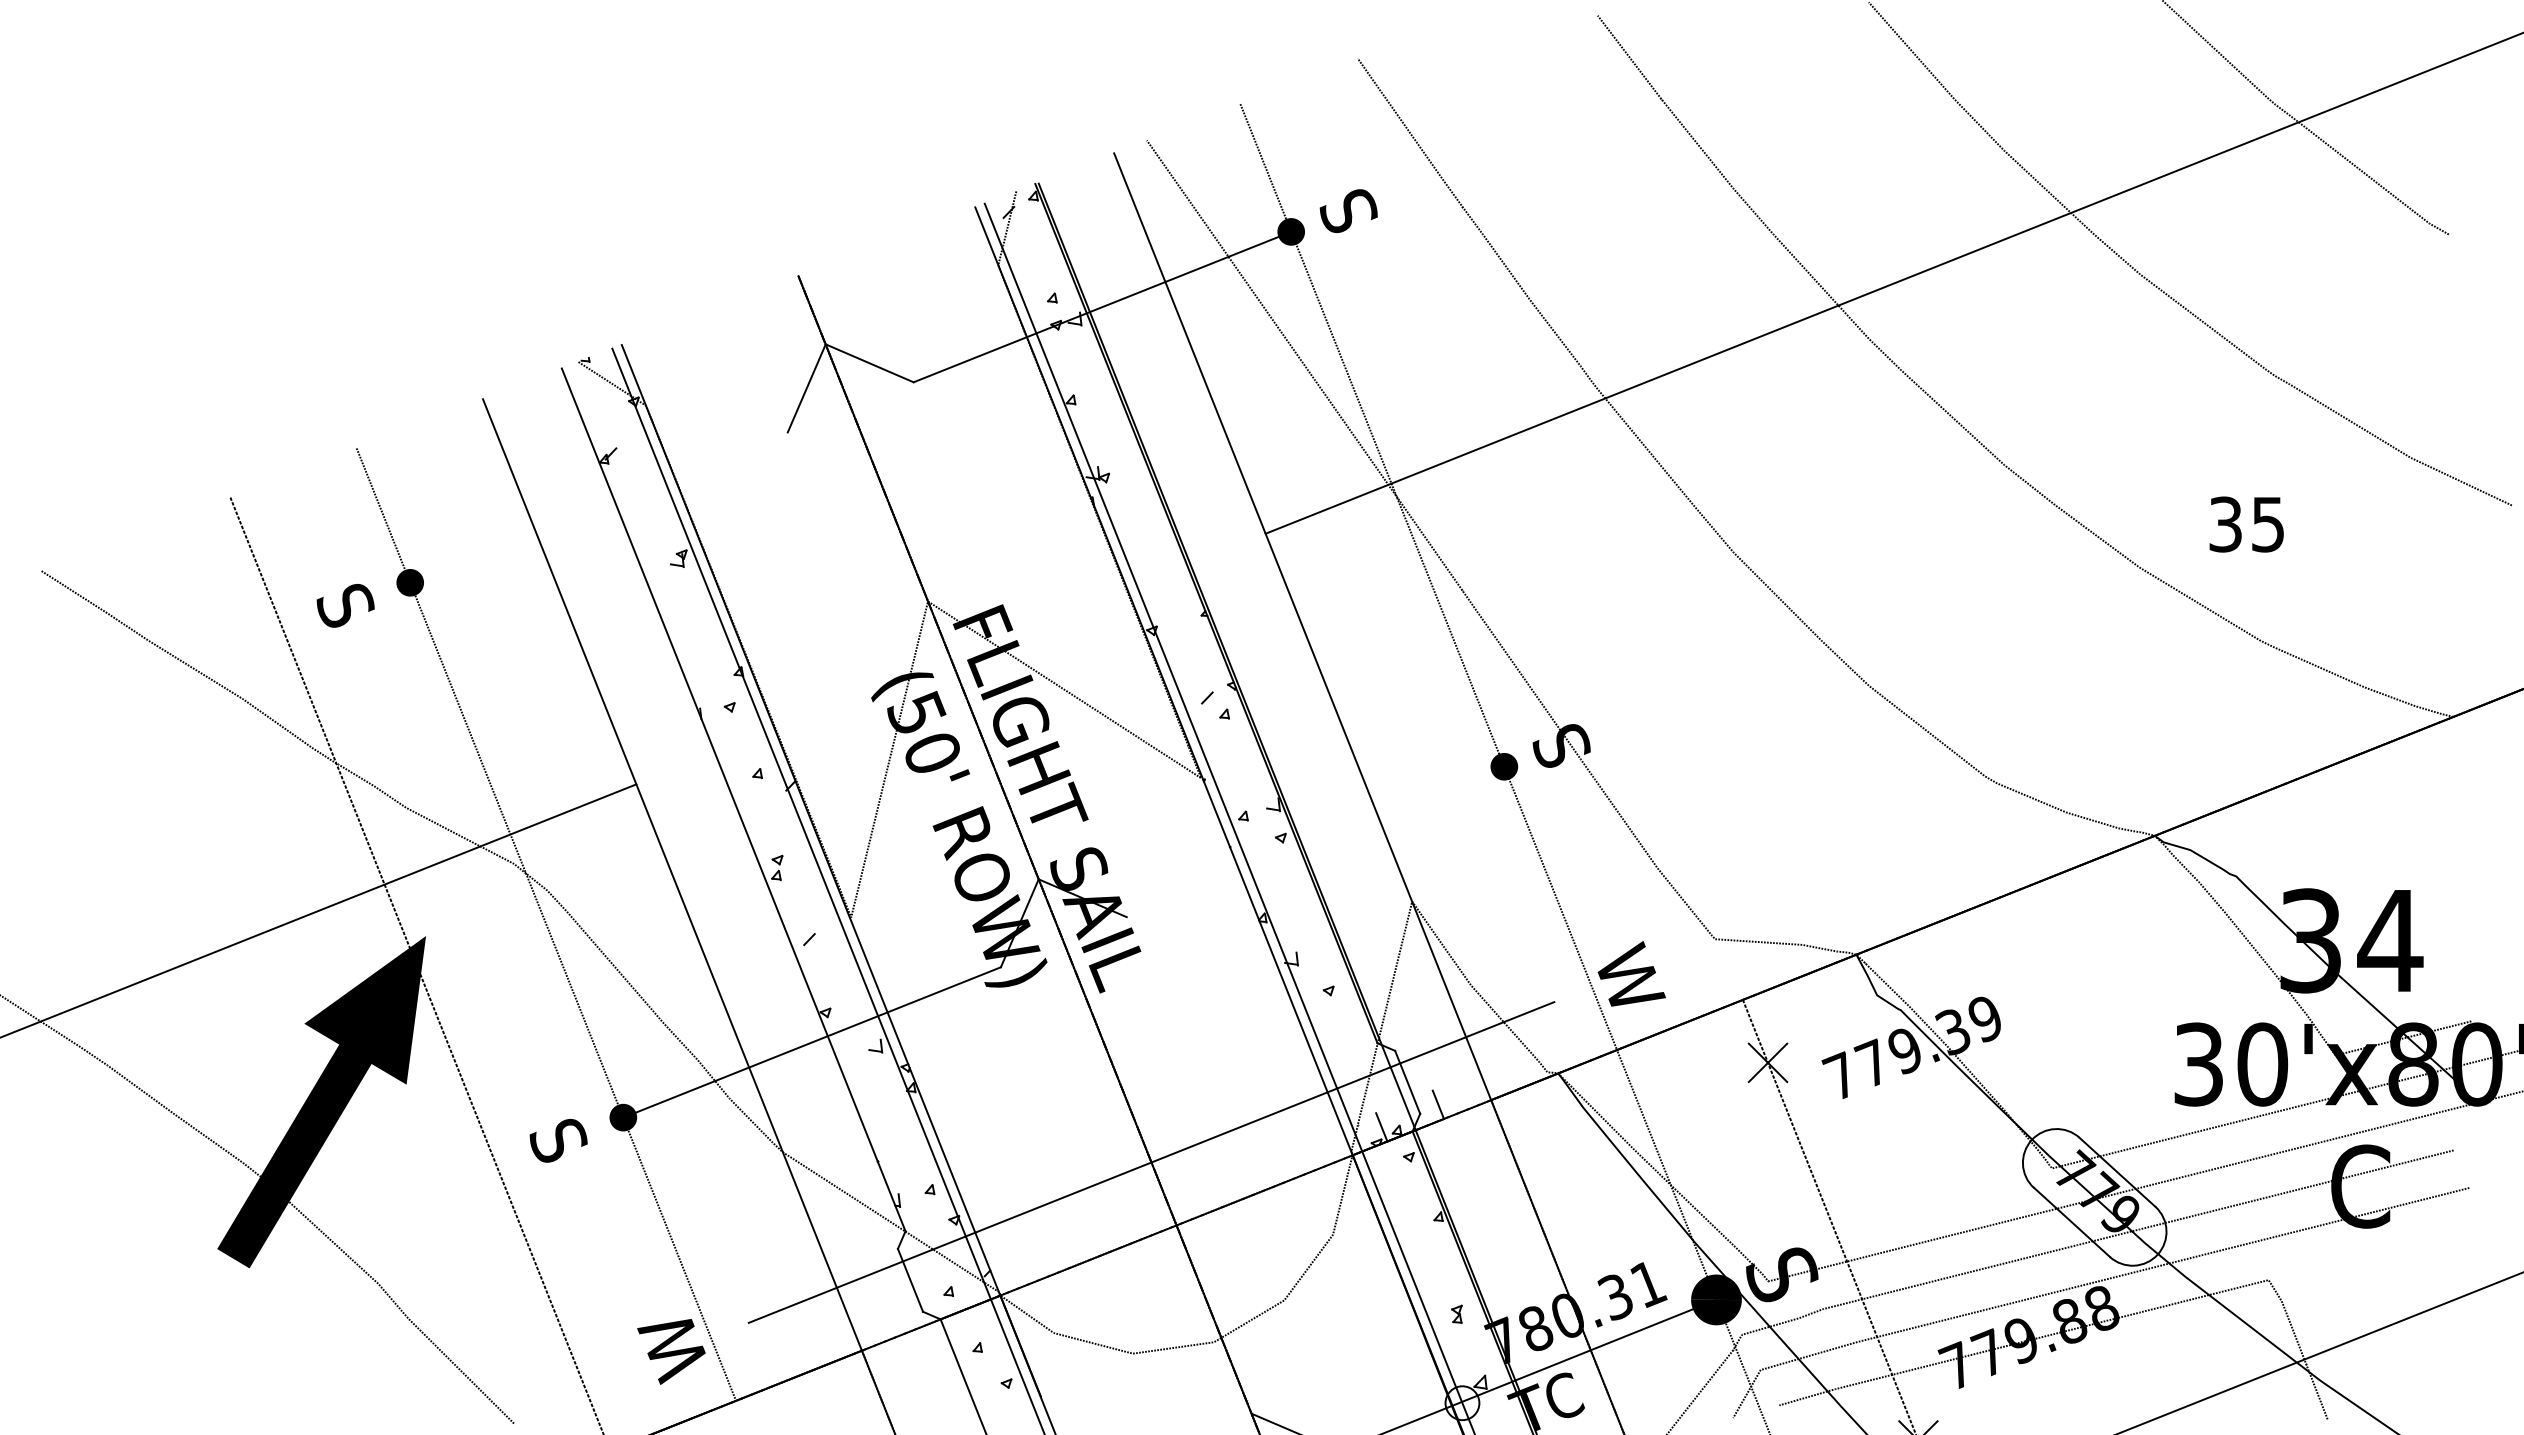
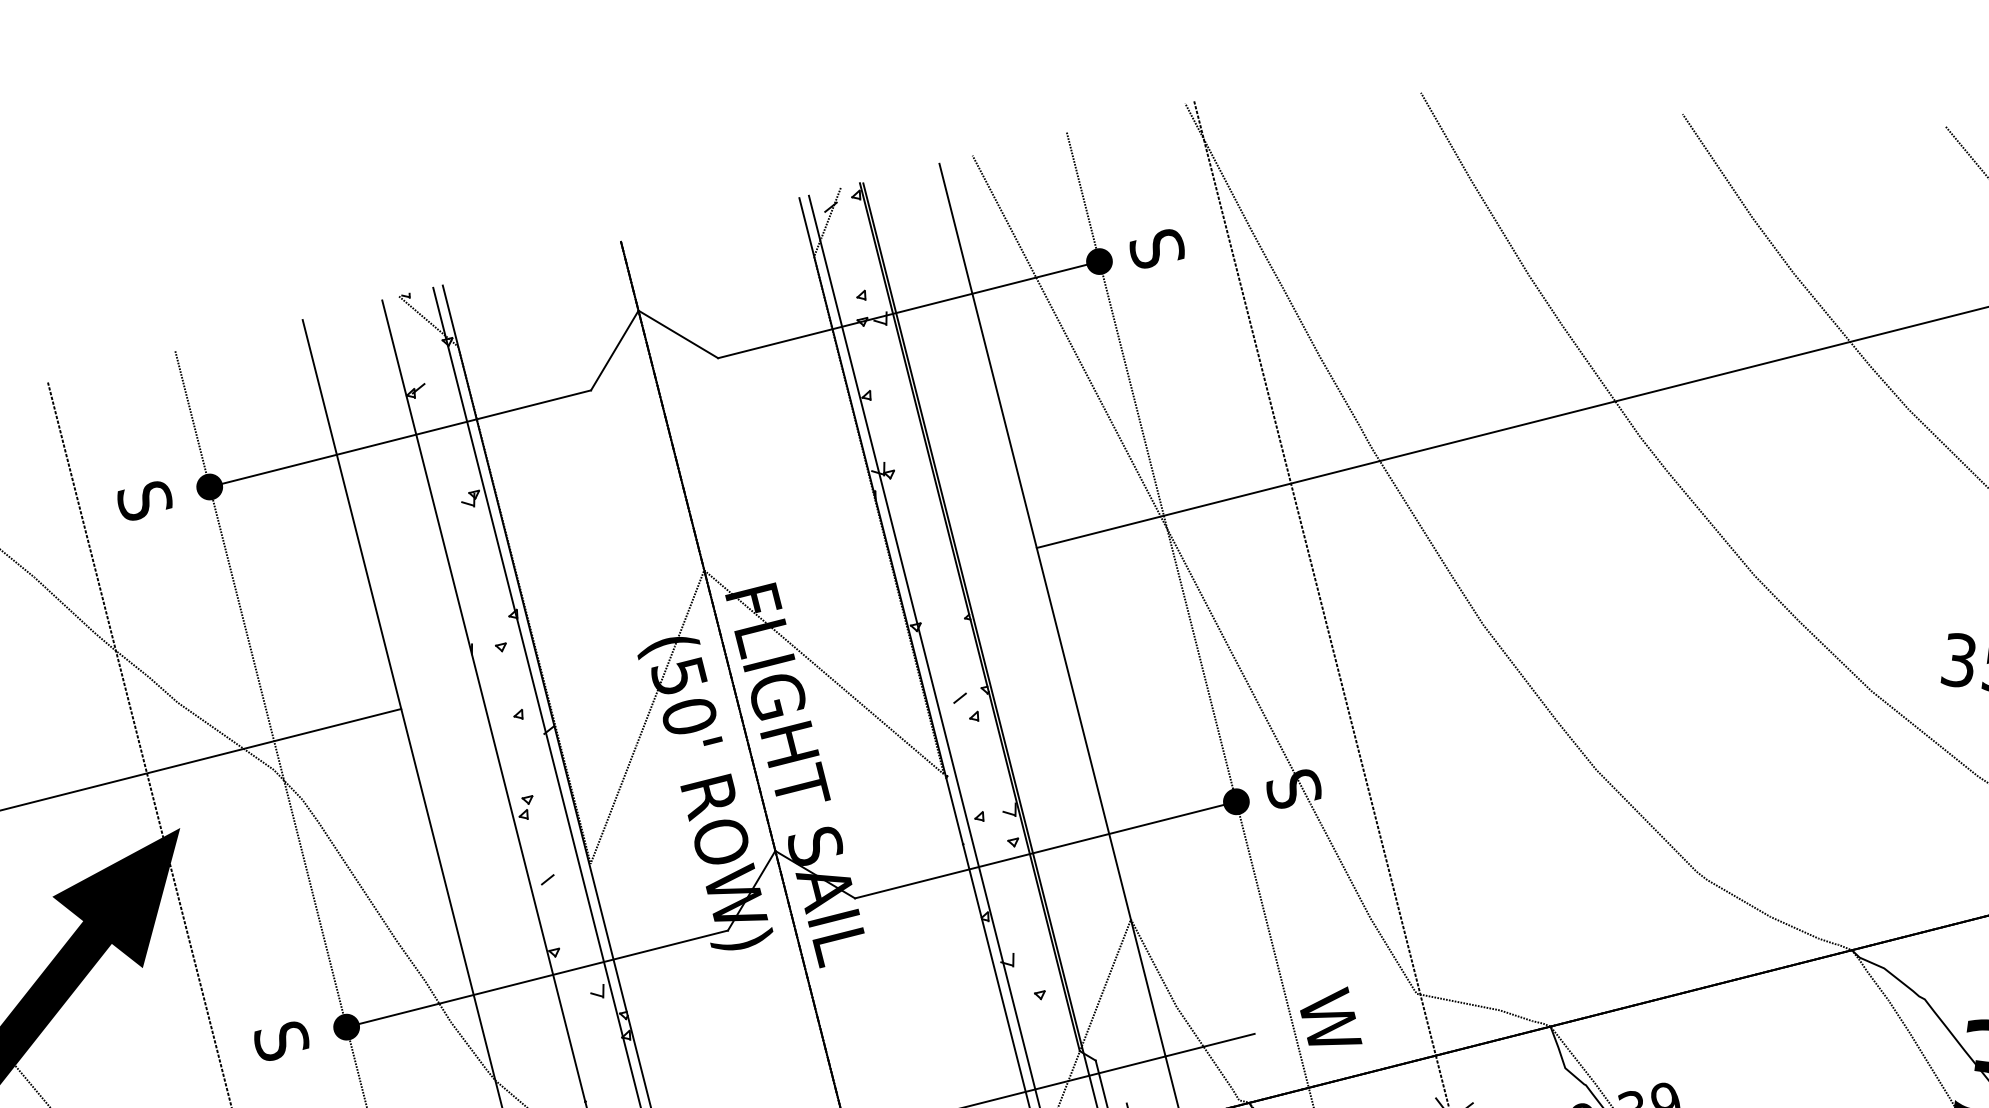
line: (598, 507) -> (399, 438), added
line: (1554, 526) -> (1314, 577), added
line: (1315, 841) -> (1045, 849), added

